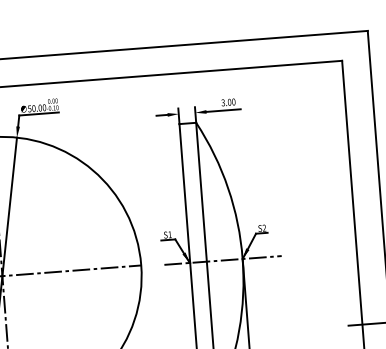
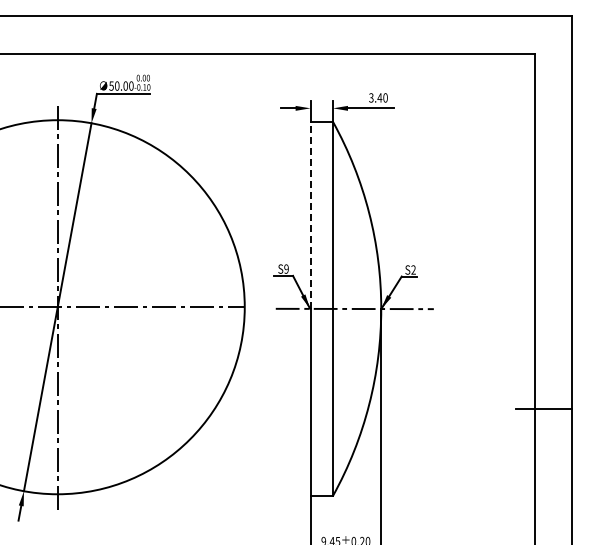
text: (229, 102) -> (379, 97), 3.00 -> 3.40
line: (184, 193) -> (310, 215), solid -> dashed
text: (170, 234) -> (286, 268), S1 -> S9

